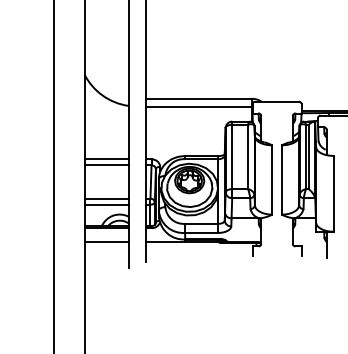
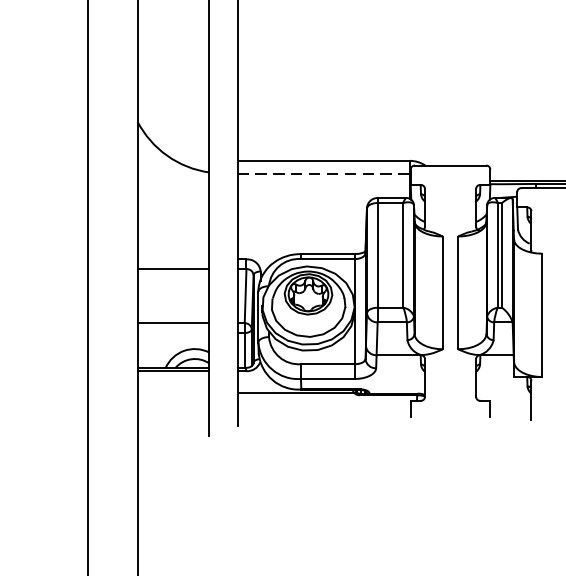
line: (198, 107) -> (322, 174), solid -> dashed
line: (106, 159) -> (173, 259), removed
line: (106, 204) -> (173, 332), removed
line: (106, 241) -> (173, 392), removed

